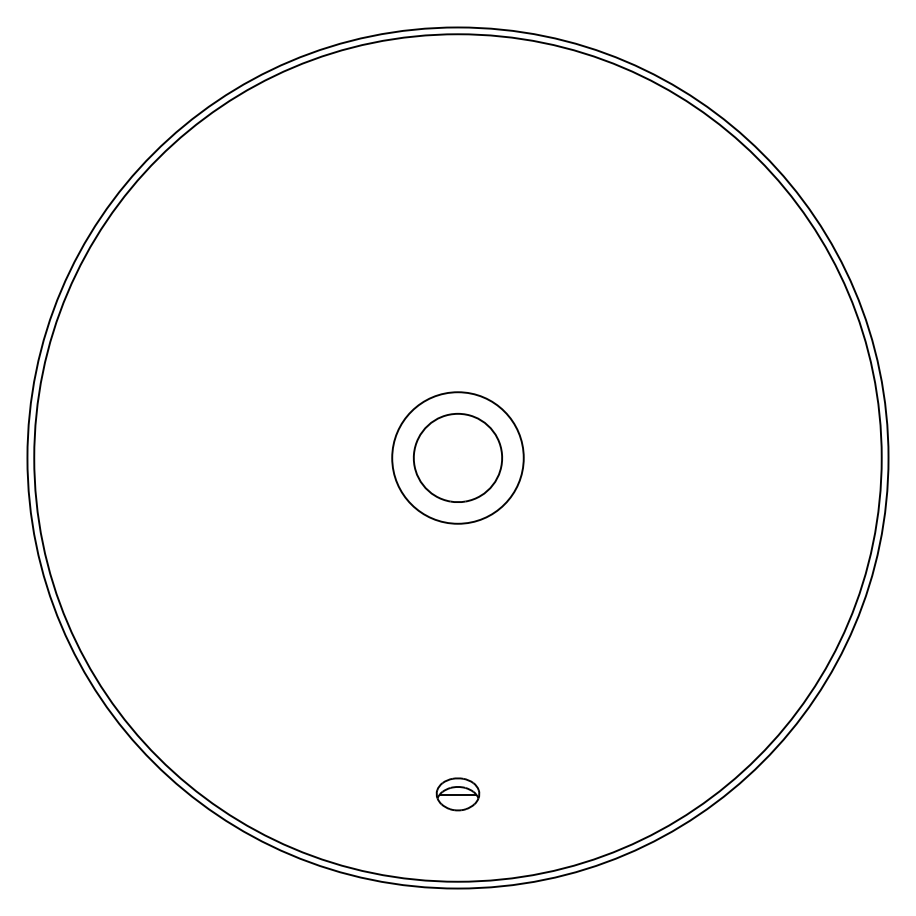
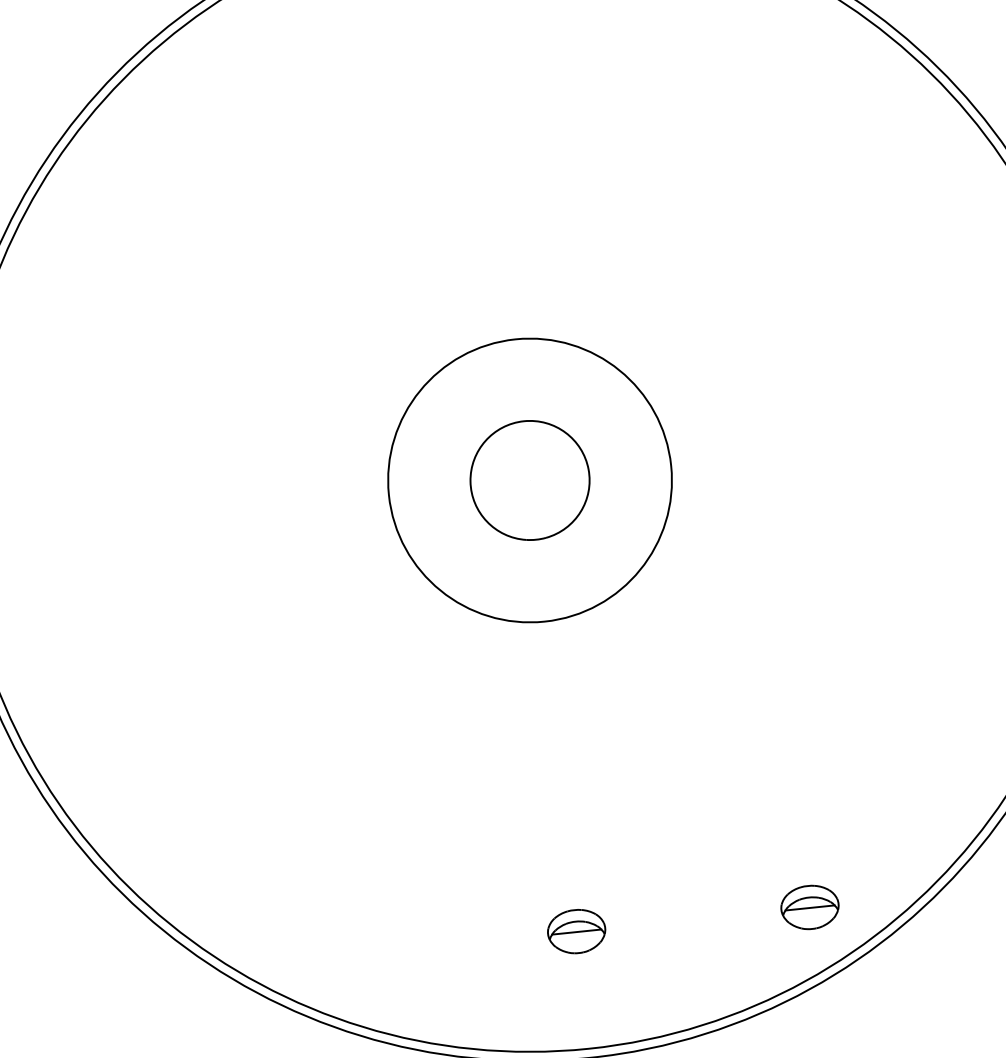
circle: (457, 457) -> (529, 479), size x1.6
part: (631, 794) -> (809, 907), added

